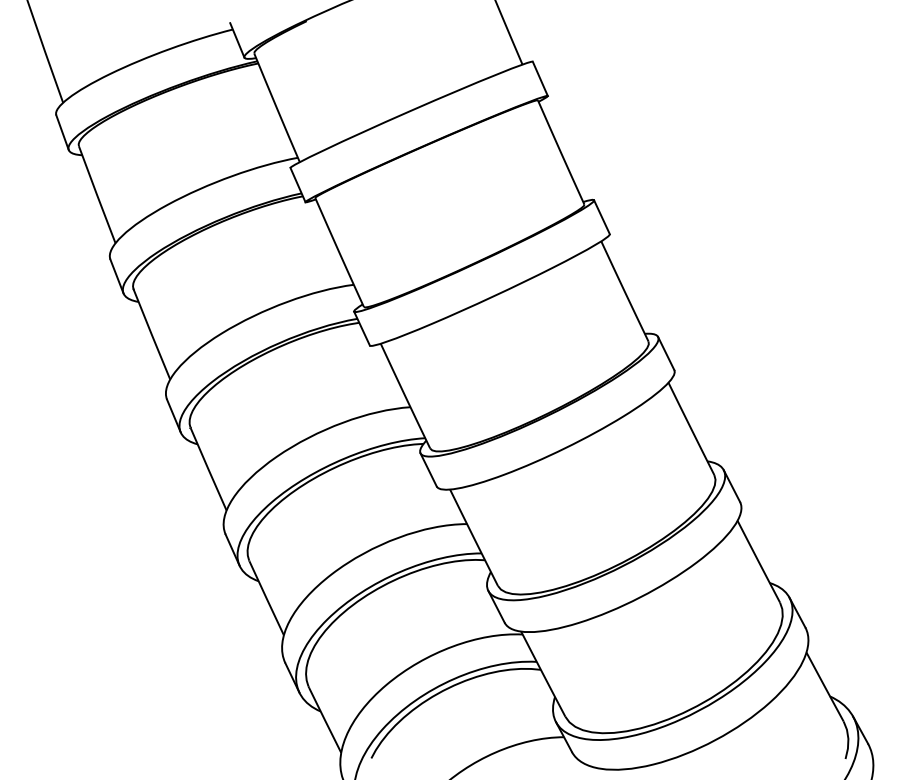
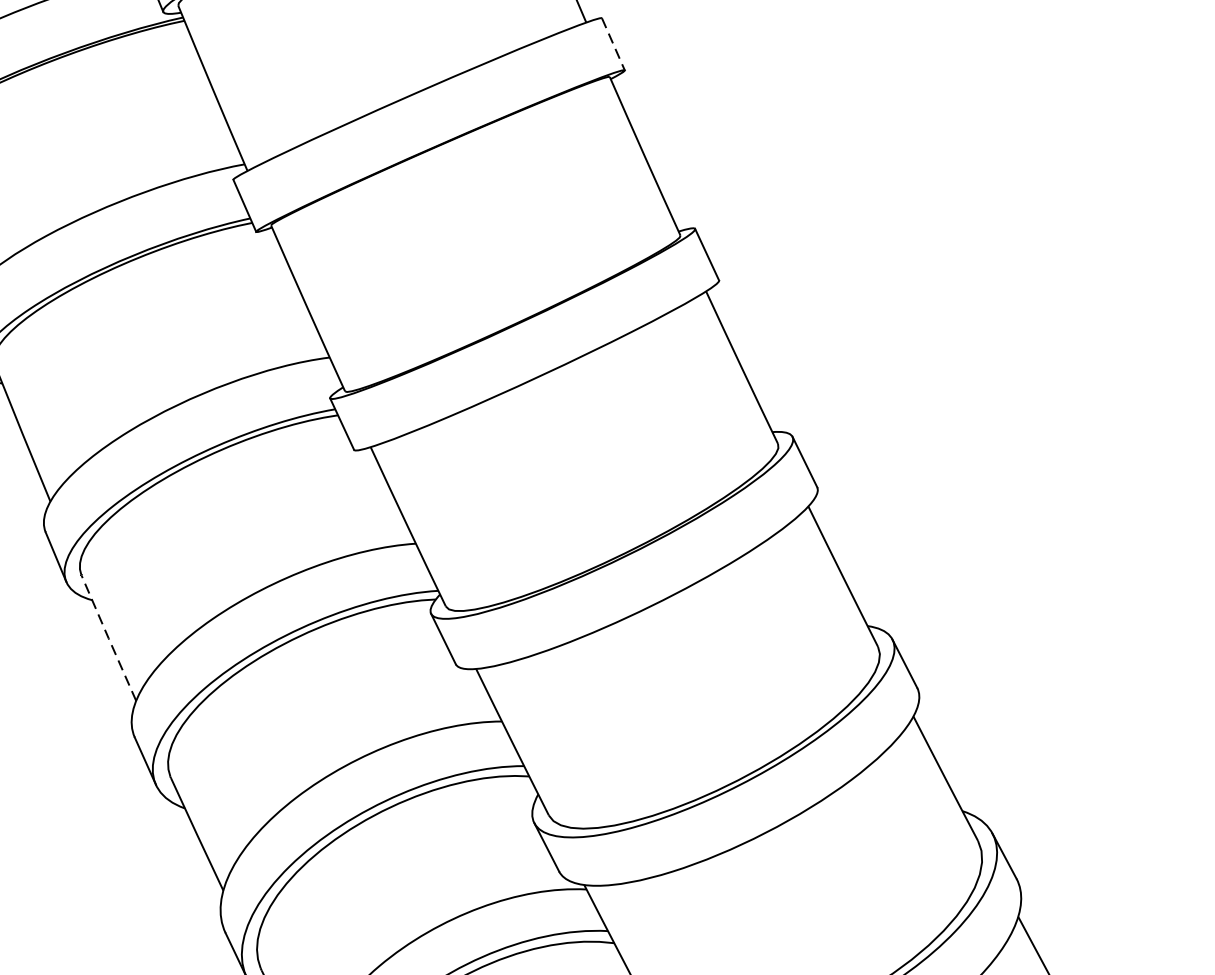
line: (540, 78) -> (613, 43), solid -> dashed
line: (208, 469) -> (108, 638), solid -> dashed

